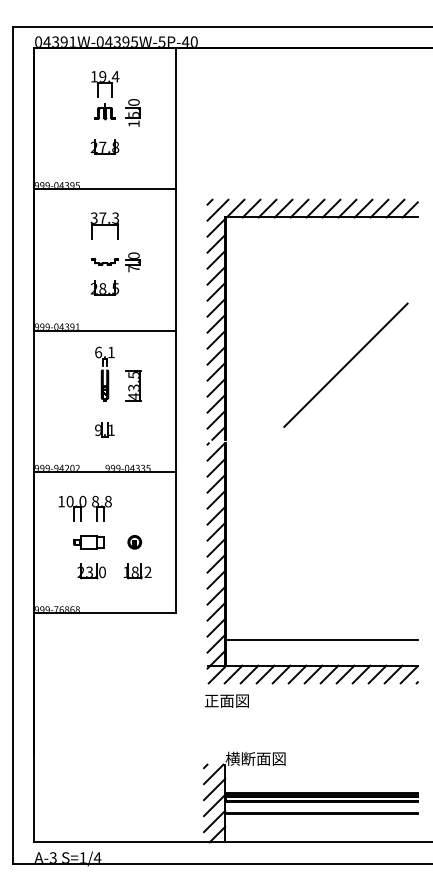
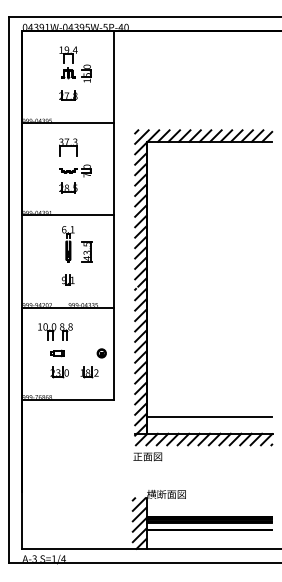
line: (346, 364) -> (225, 237), removed
part: (88, 542) -> (57, 353), size x0.7
part: (134, 542) -> (101, 353), moved

